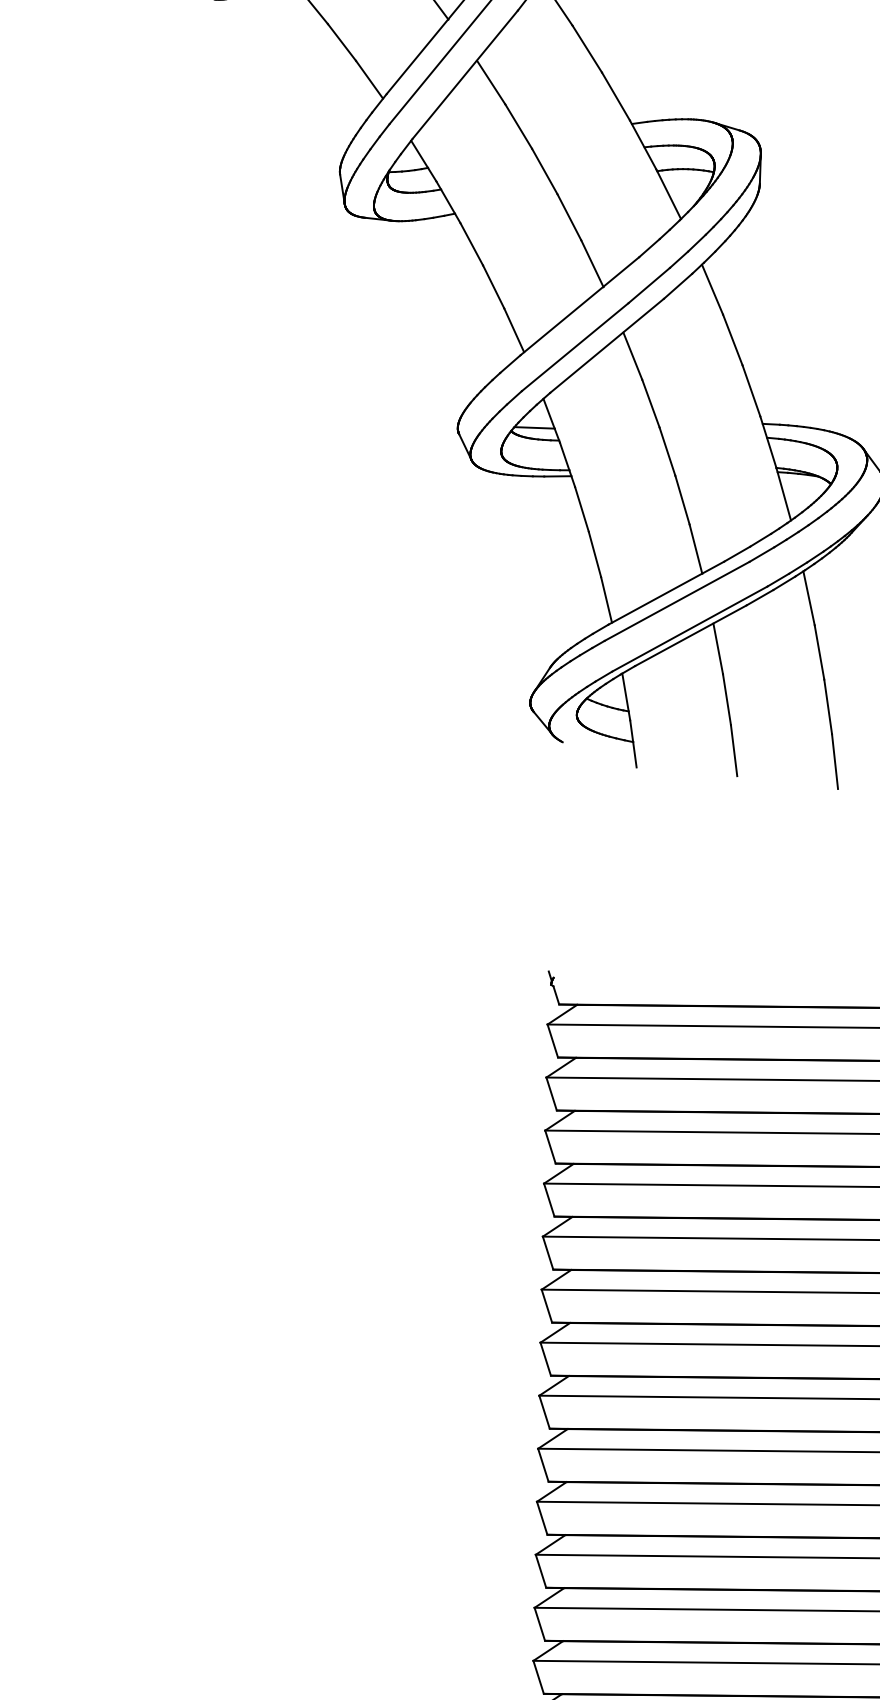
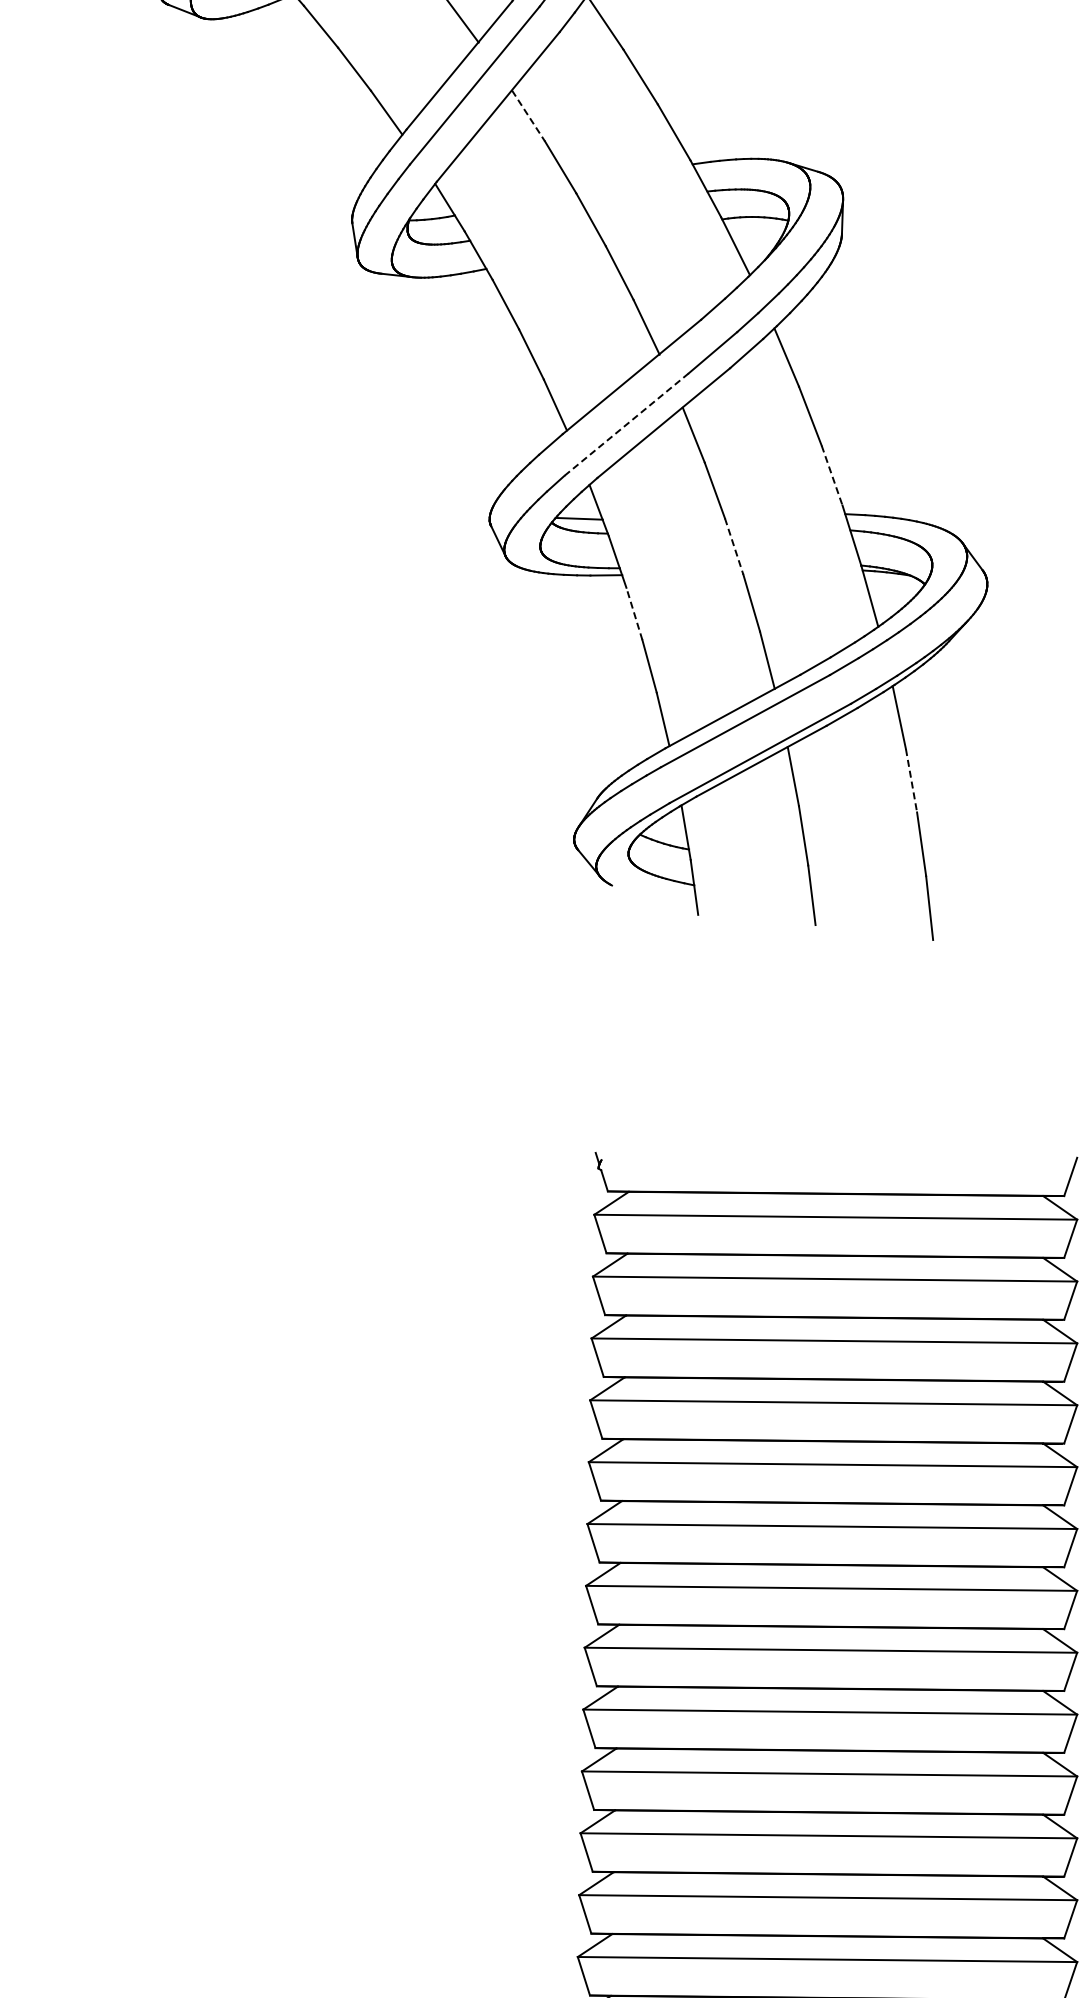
line: (491, 82) -> (528, 116), solid -> dashed
line: (575, 347) -> (626, 424), solid -> dashed
line: (751, 390) -> (832, 475), solid -> dashed
line: (667, 451) -> (734, 546), solid -> dashed
line: (582, 509) -> (634, 613), solid -> dashed
line: (819, 653) -> (911, 781), solid -> dashed

